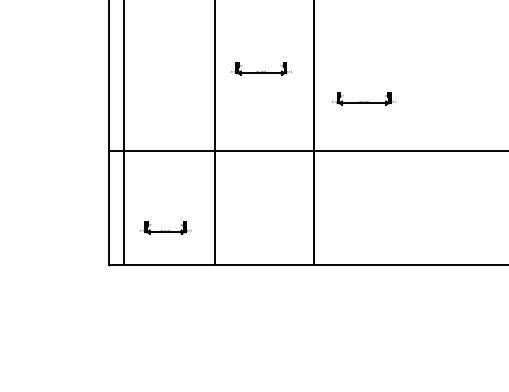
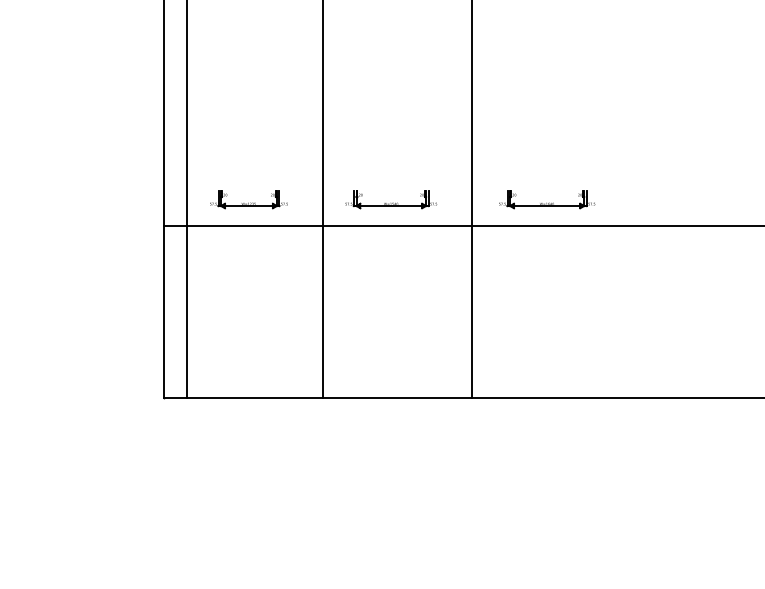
part: (261, 68) -> (391, 199), moved
part: (363, 98) -> (546, 199), moved
part: (165, 227) -> (248, 199), moved

